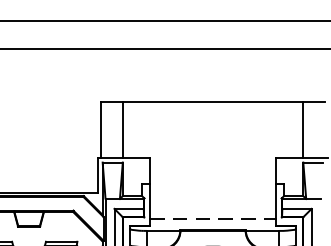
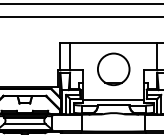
part: (212, 156) -> (113, 69), added
line: (214, 218) -> (114, 99), dashed -> solid

